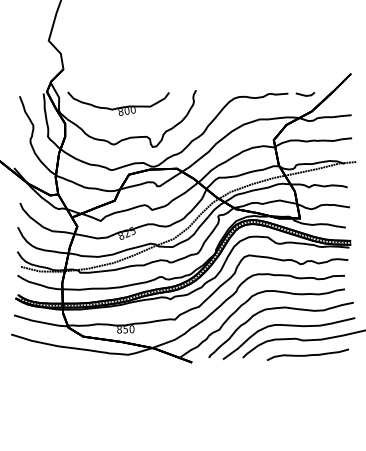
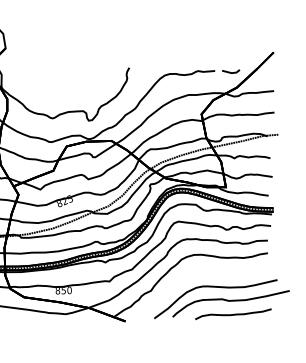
part: (118, 103) -> (56, 80), removed
curve: (276, 309) -> (204, 272), removed

